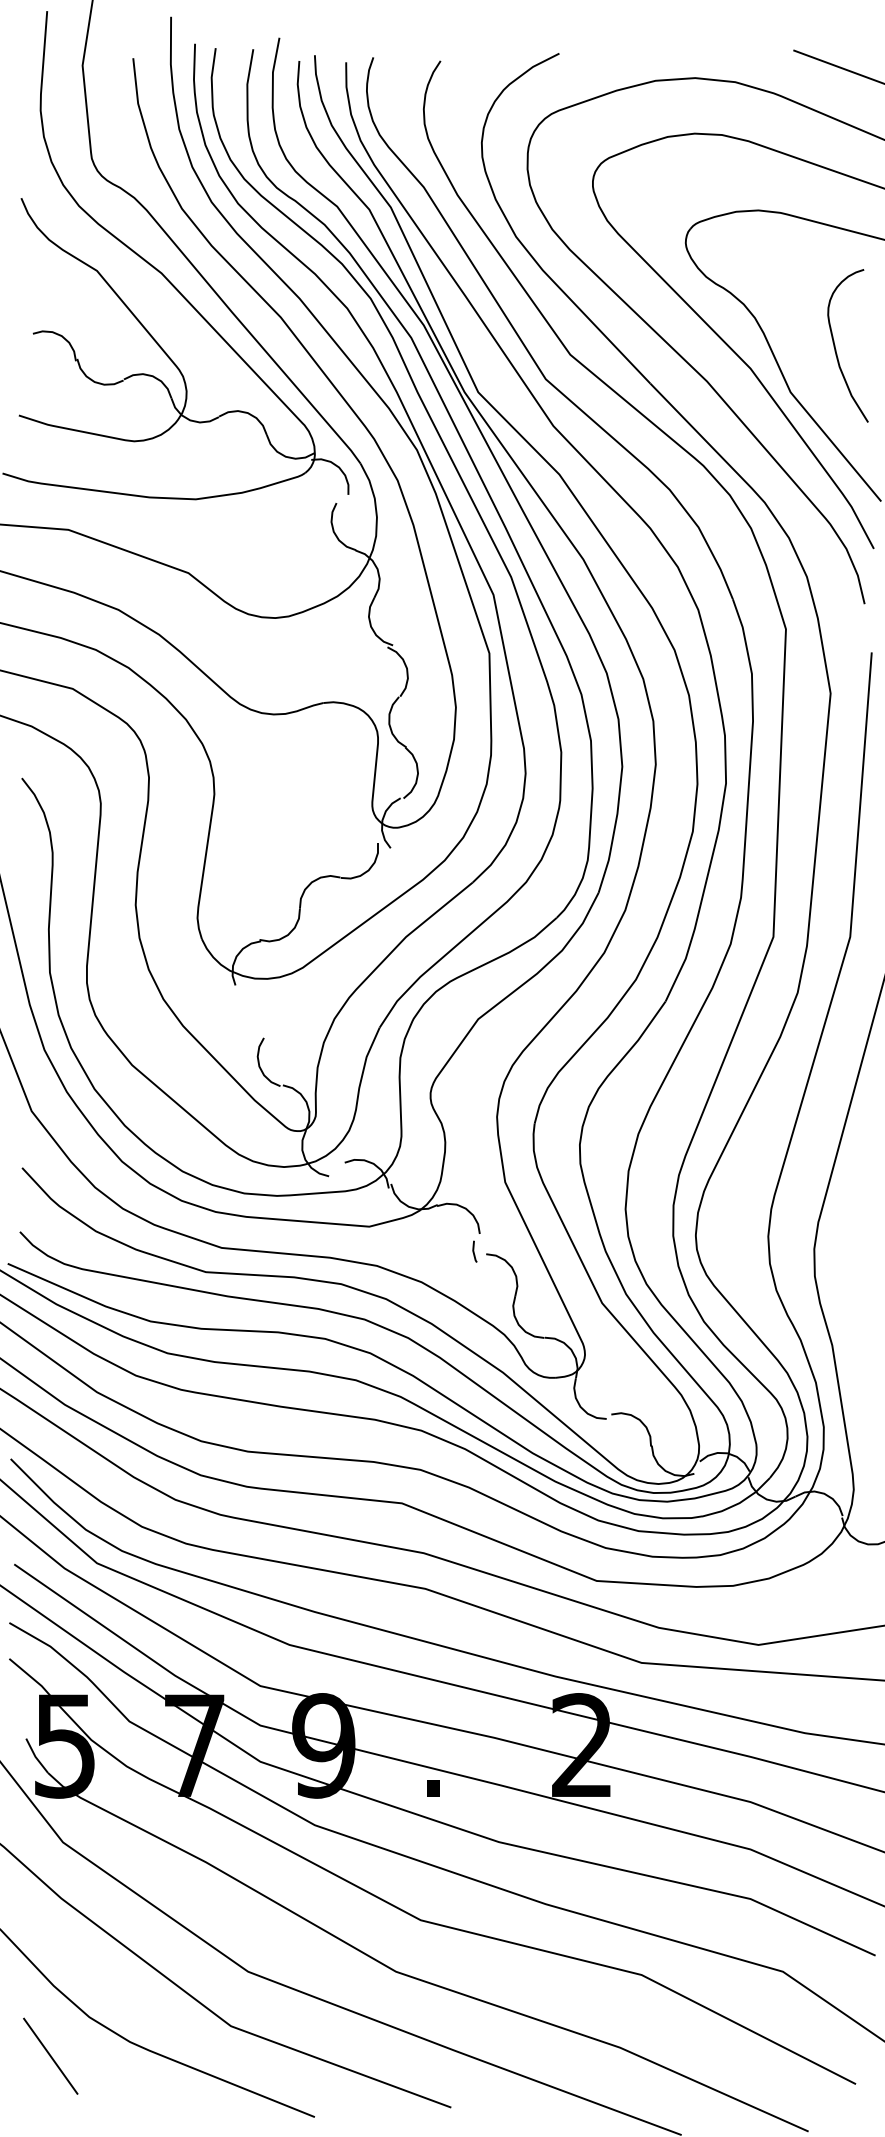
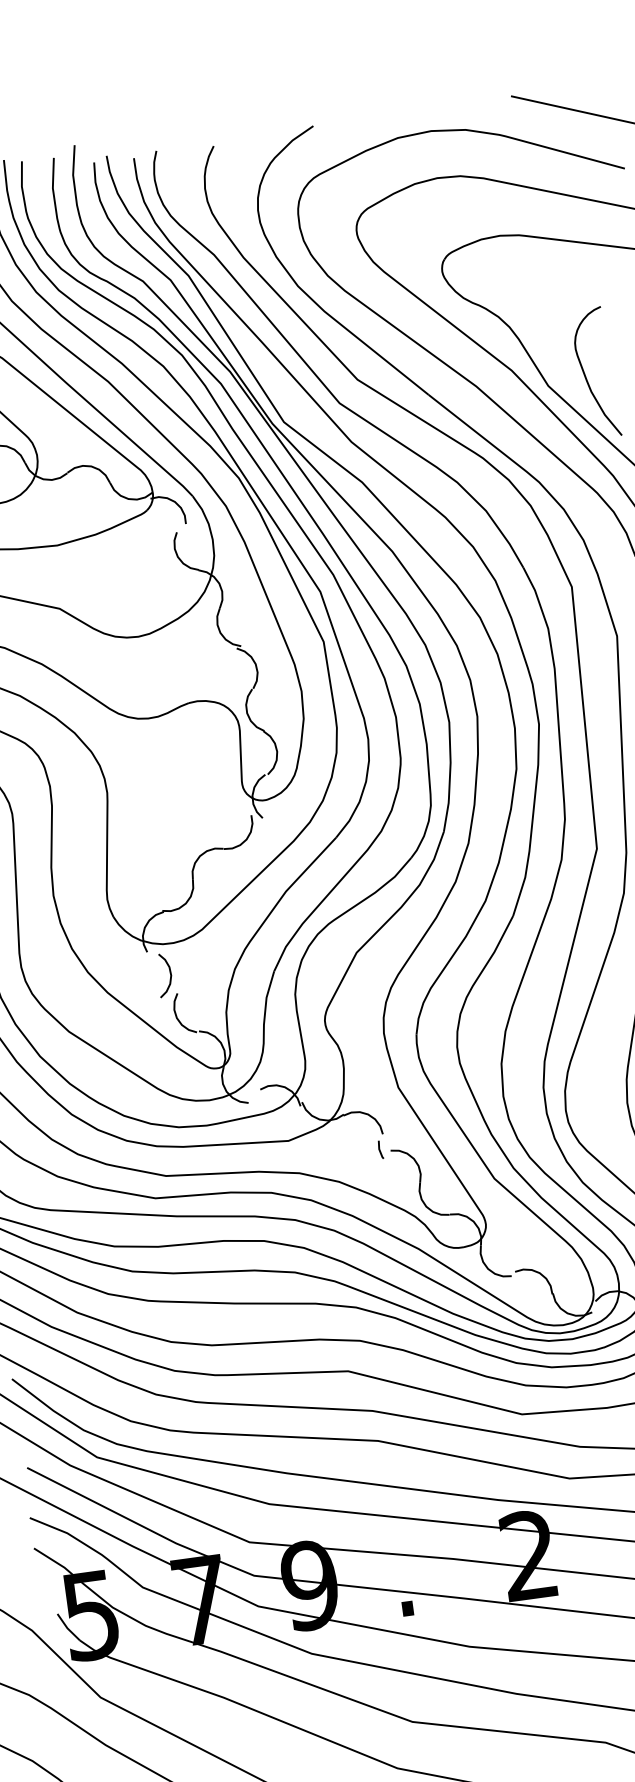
curve: (836, 349) -> (586, 377), moved
curve: (258, 1014) -> (170, 974), added

